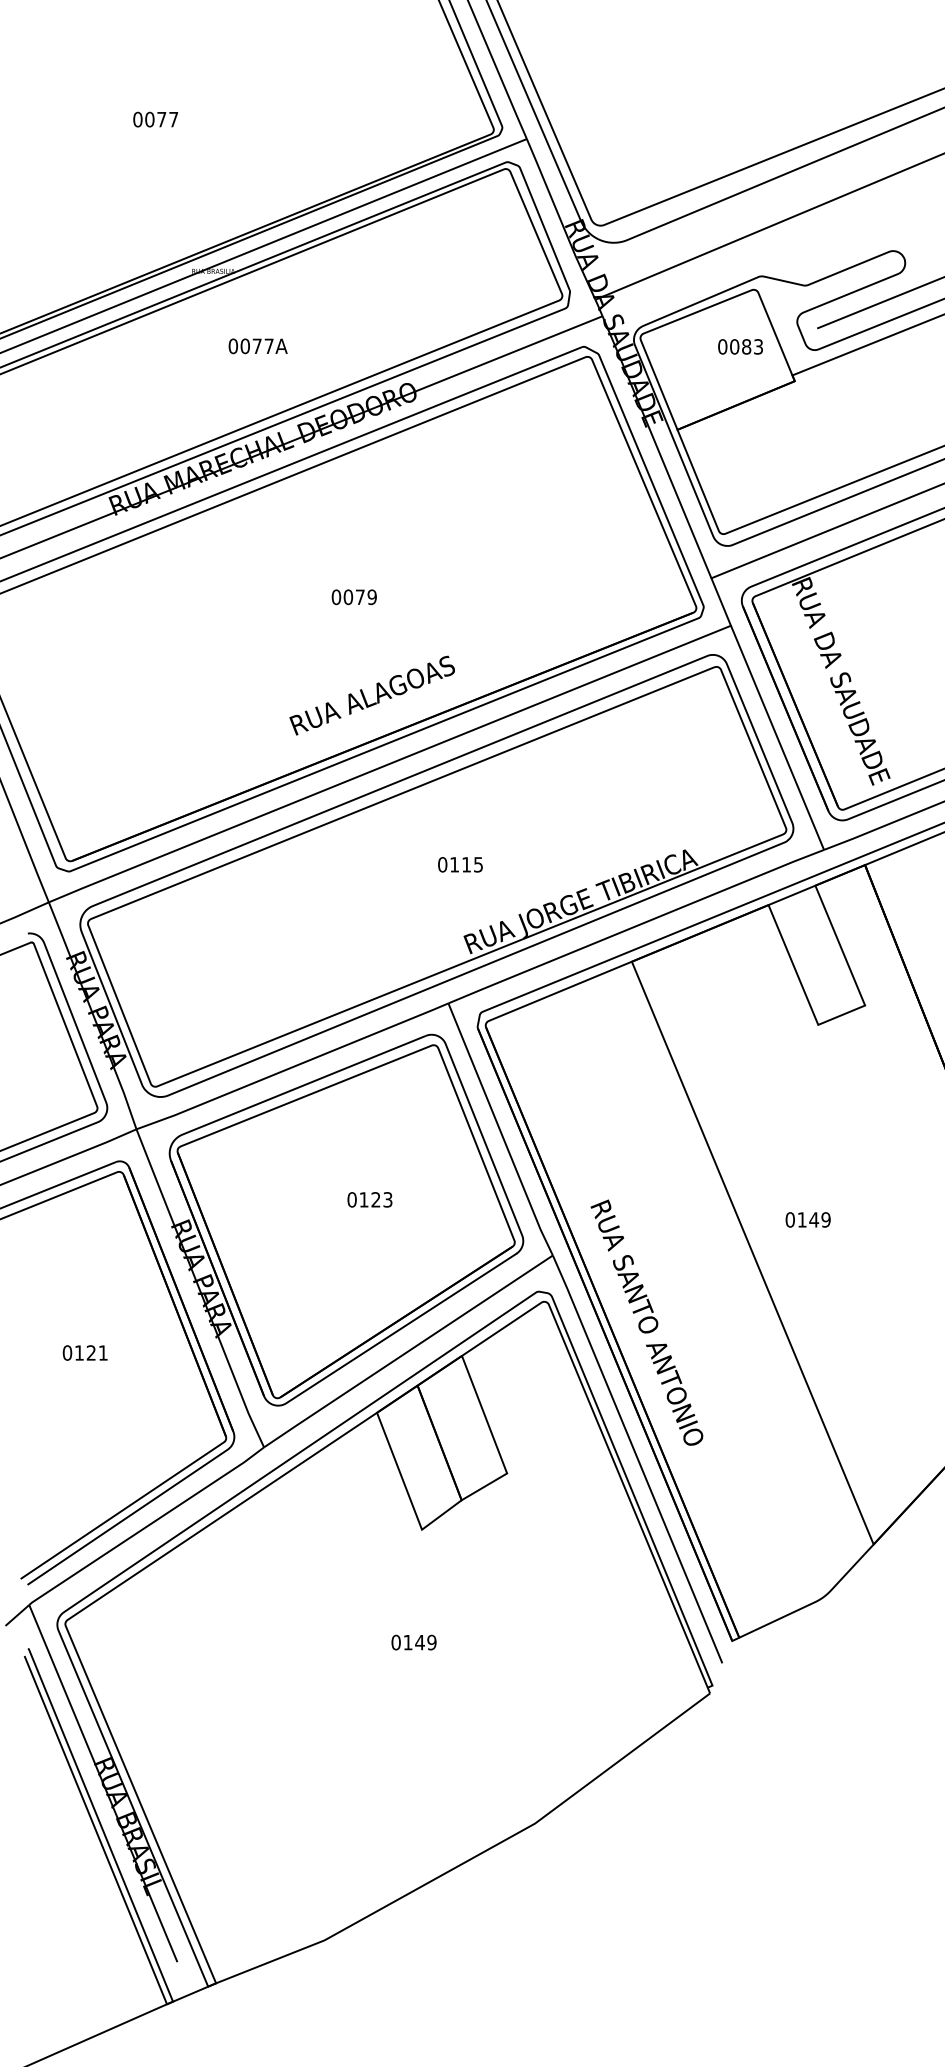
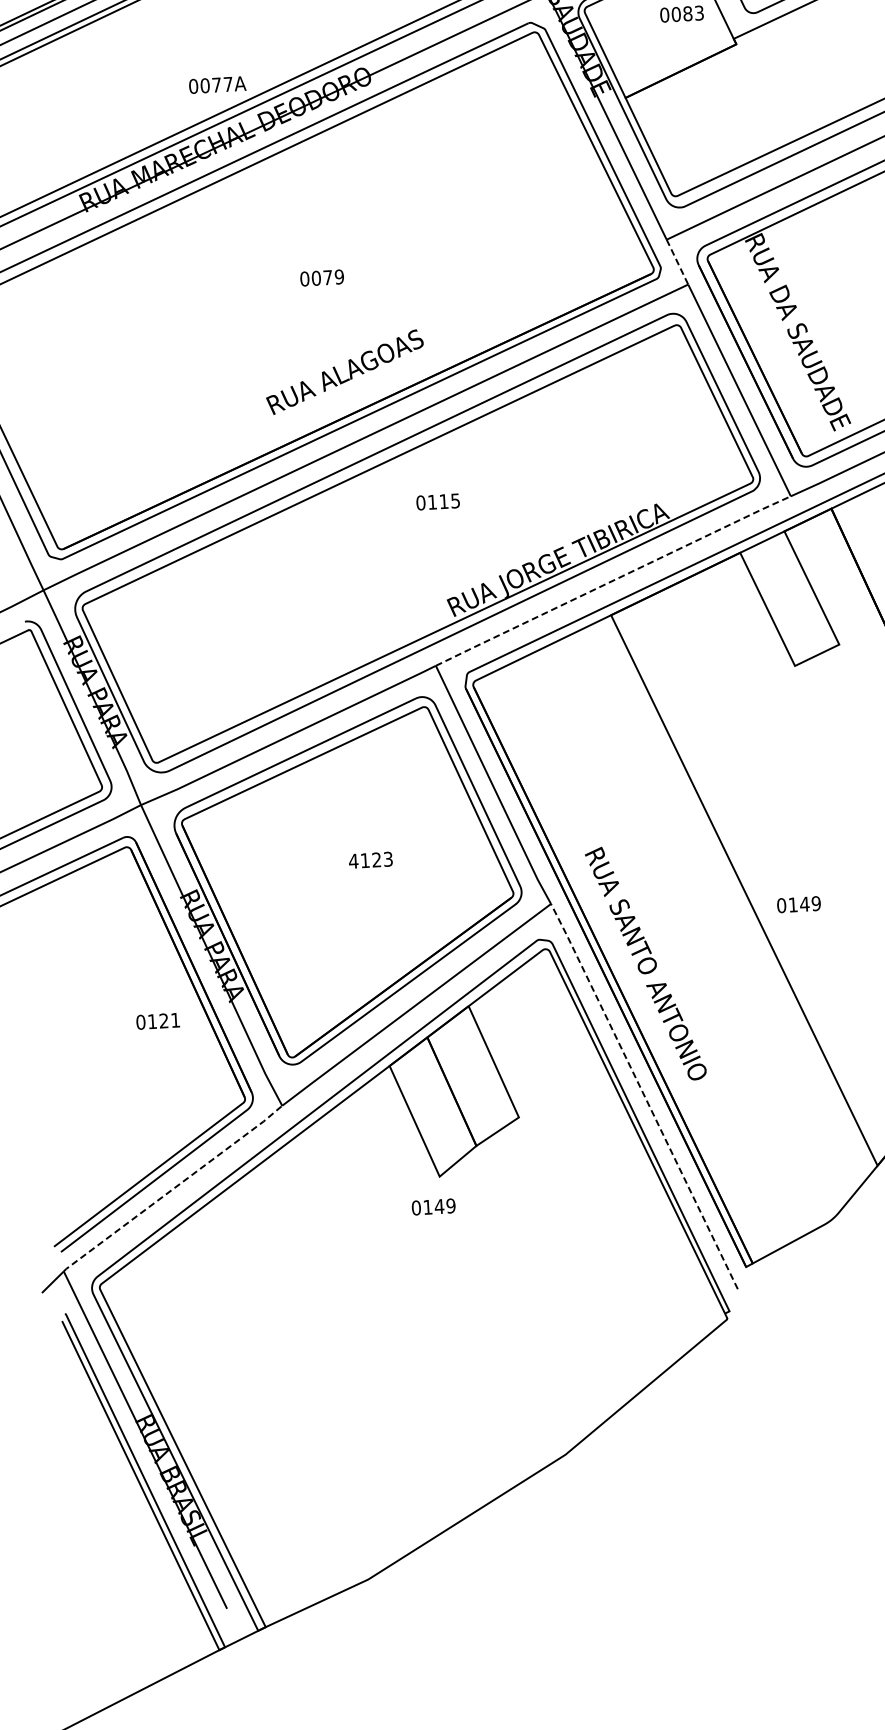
text: (257, 346) -> (217, 85), moved
line: (721, 602) -> (677, 262), solid -> dashed
text: (460, 864) -> (438, 501), moved
line: (636, 926) -> (613, 580), solid -> dashed
text: (352, 1199) -> (353, 860), 0123 -> 4123
text: (807, 1219) -> (798, 904), moved
text: (84, 1352) -> (157, 1020), moved
line: (637, 1458) -> (644, 1095), solid -> dashed
line: (147, 1526) -> (173, 1188), solid -> dashed
text: (413, 1642) -> (433, 1206), moved

